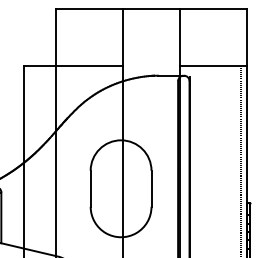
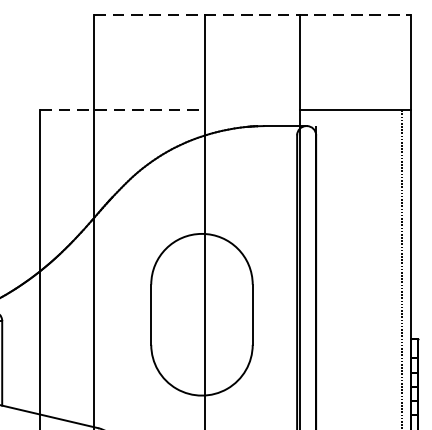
line: (152, 9) -> (254, 15), solid -> dashed
line: (74, 66) -> (124, 110), solid -> dashed

